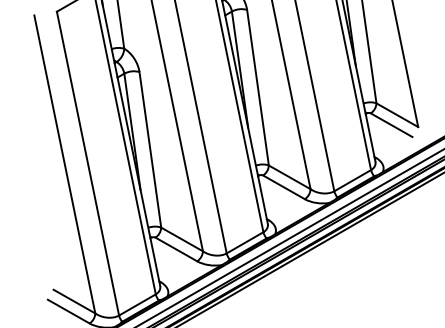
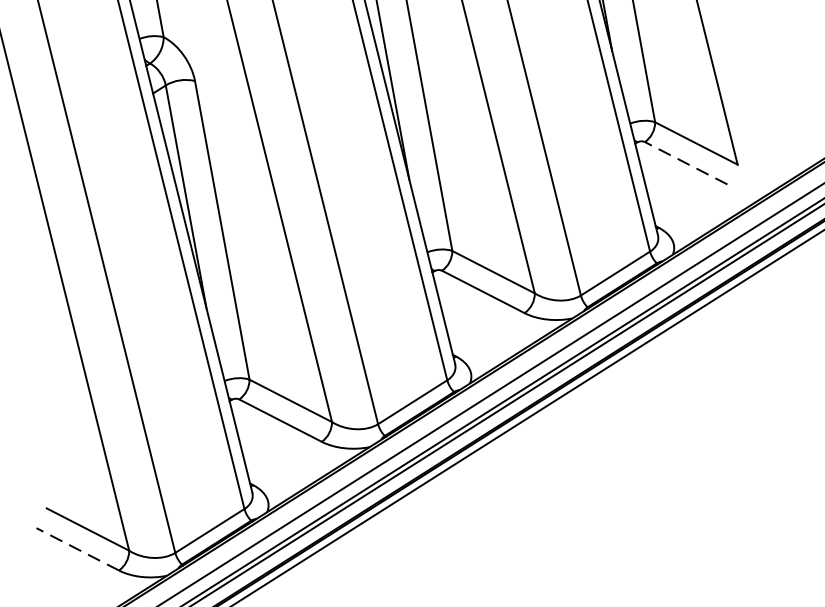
line: (391, 125) -> (685, 163), solid -> dashed
line: (68, 311) -> (77, 549), solid -> dashed

